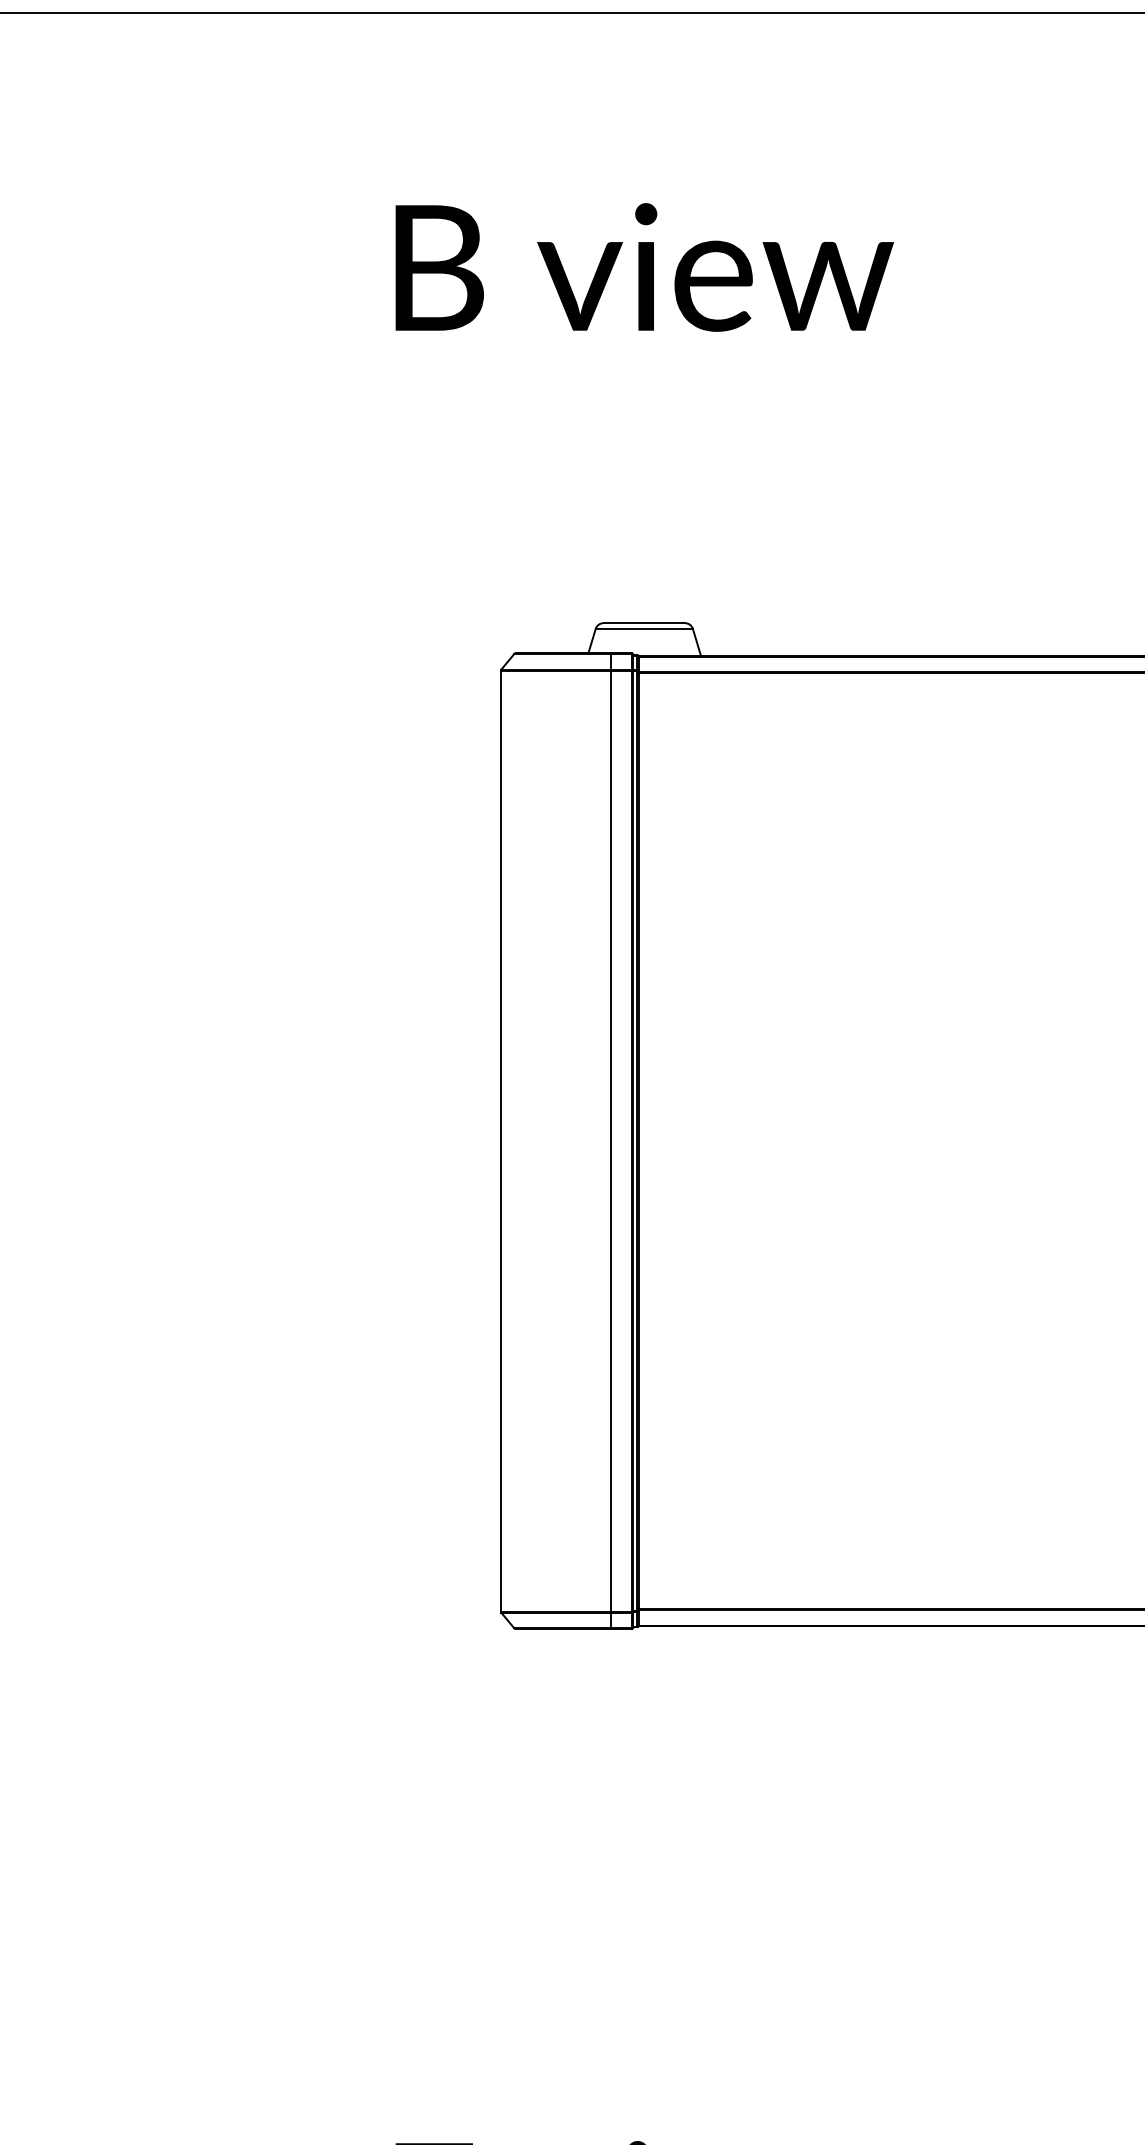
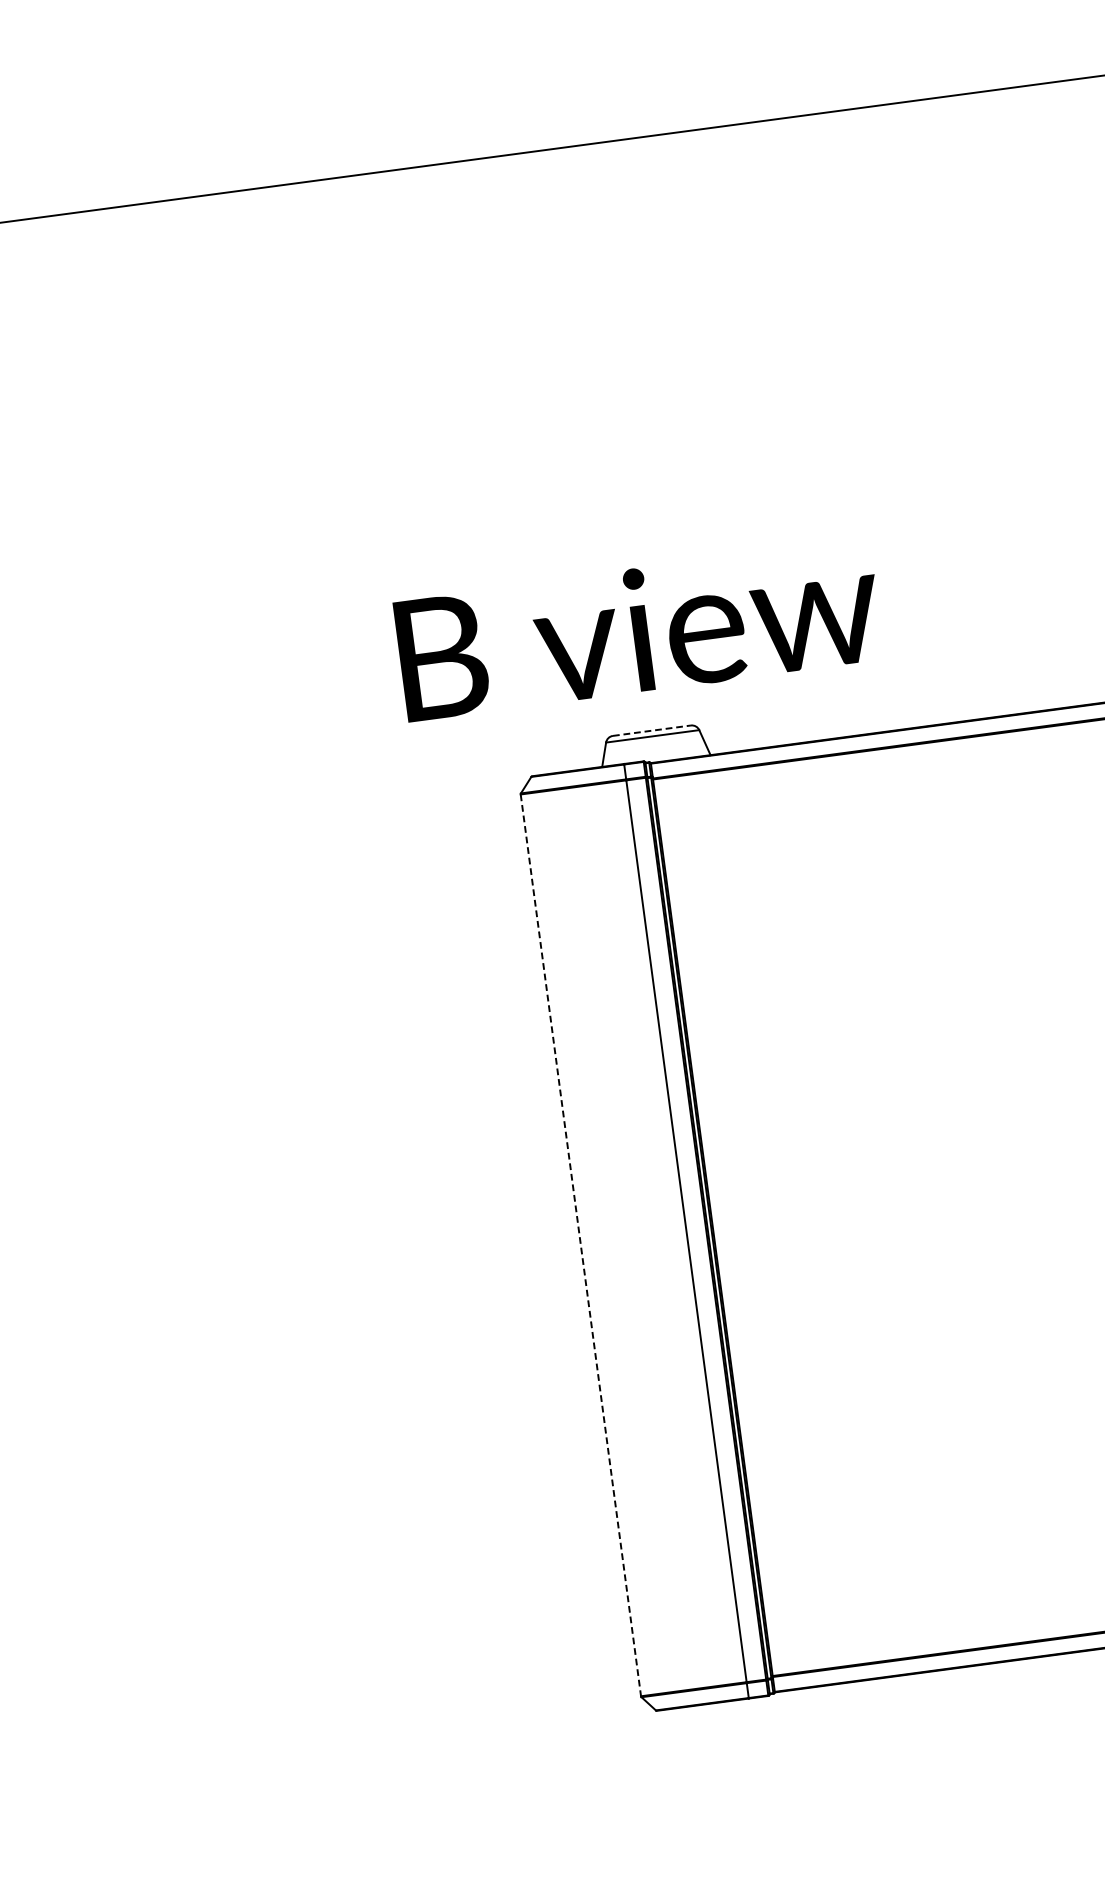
text: (644, 267) -> (638, 630), moved
line: (644, 623) -> (652, 731), solid -> dashed
line: (501, 1141) -> (581, 1245), solid -> dashed

